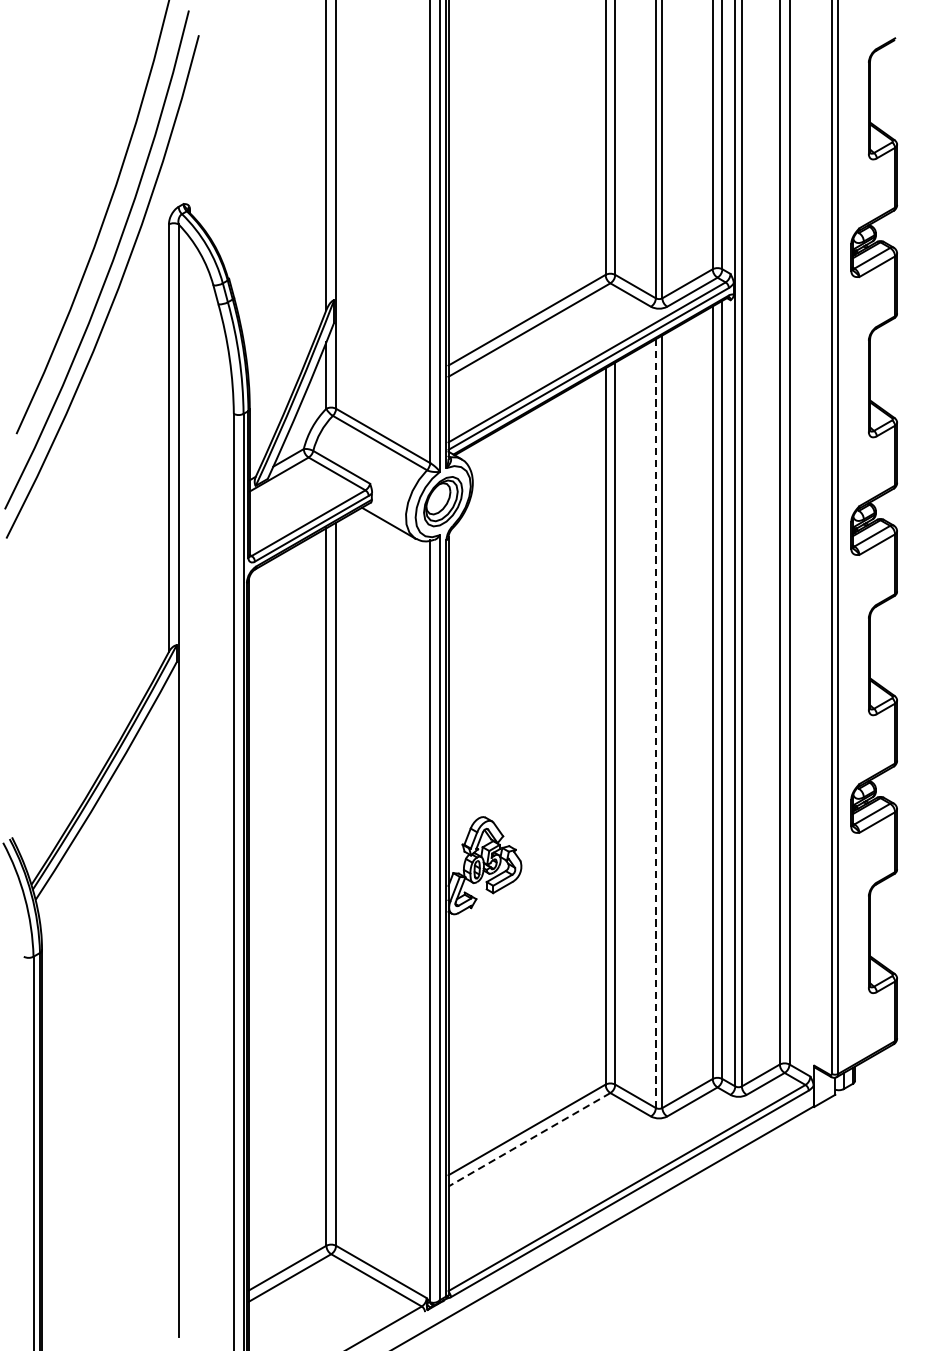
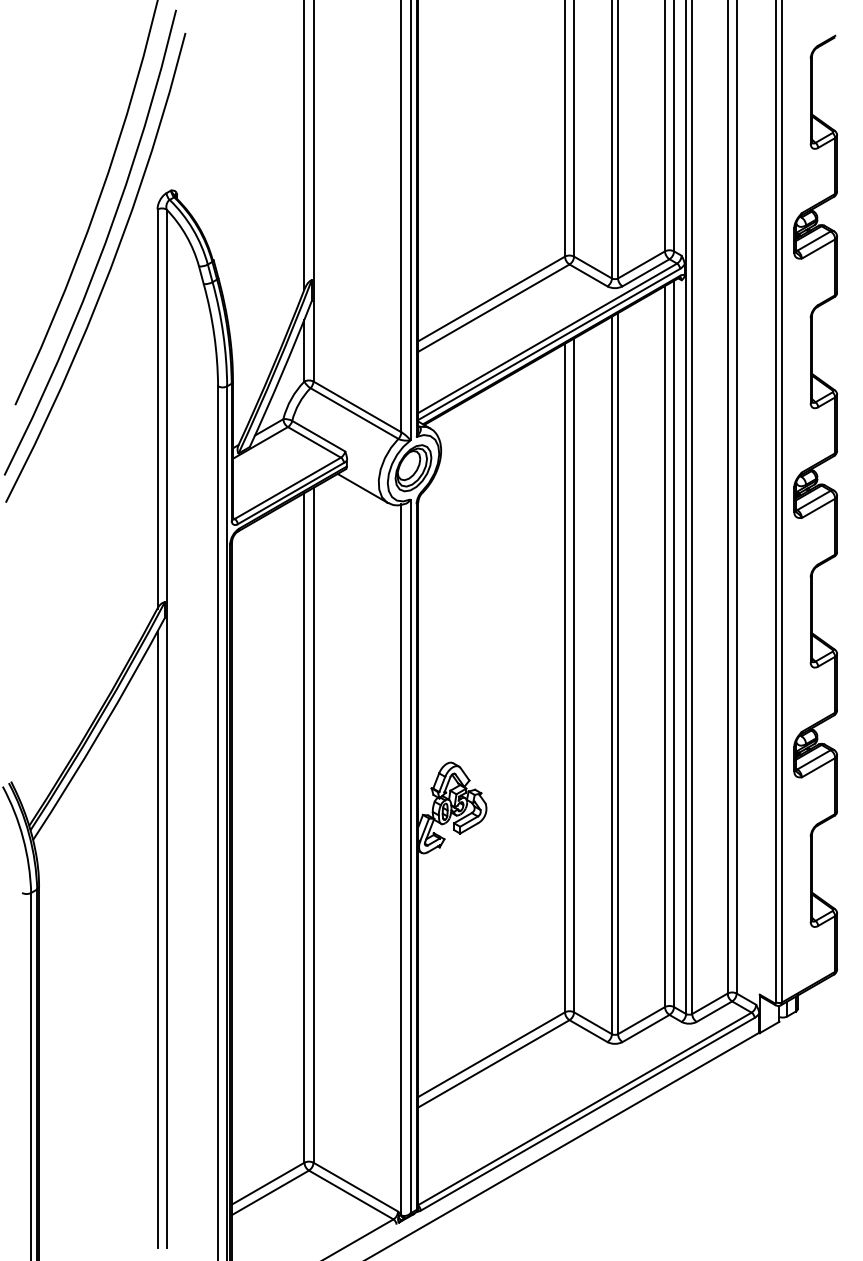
line: (655, 723) -> (611, 675), dashed -> solid
line: (168, 1006) -> (157, 939), added
line: (528, 1140) -> (493, 1064), dashed -> solid

